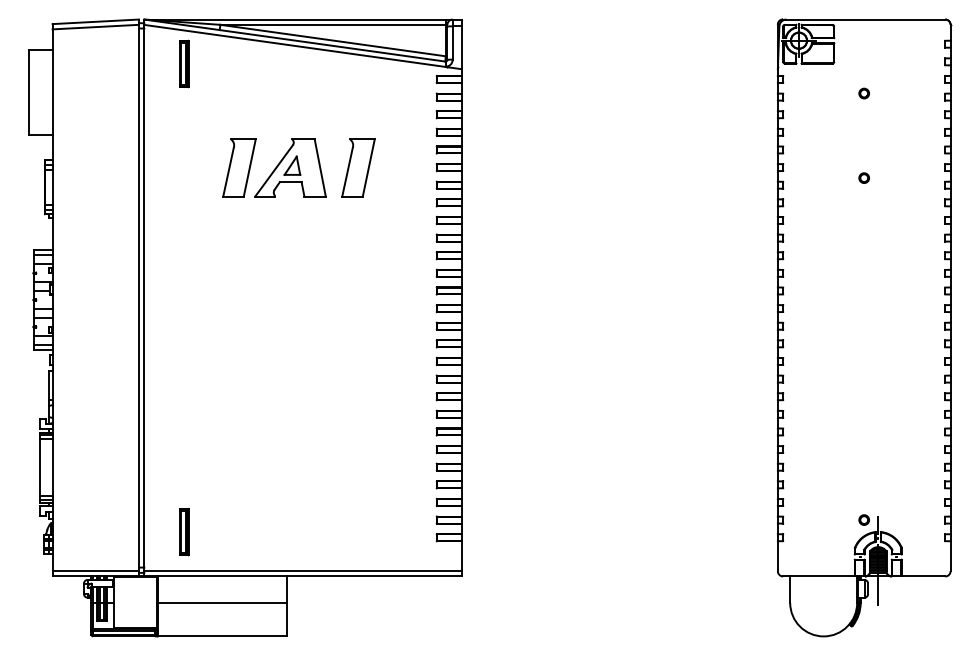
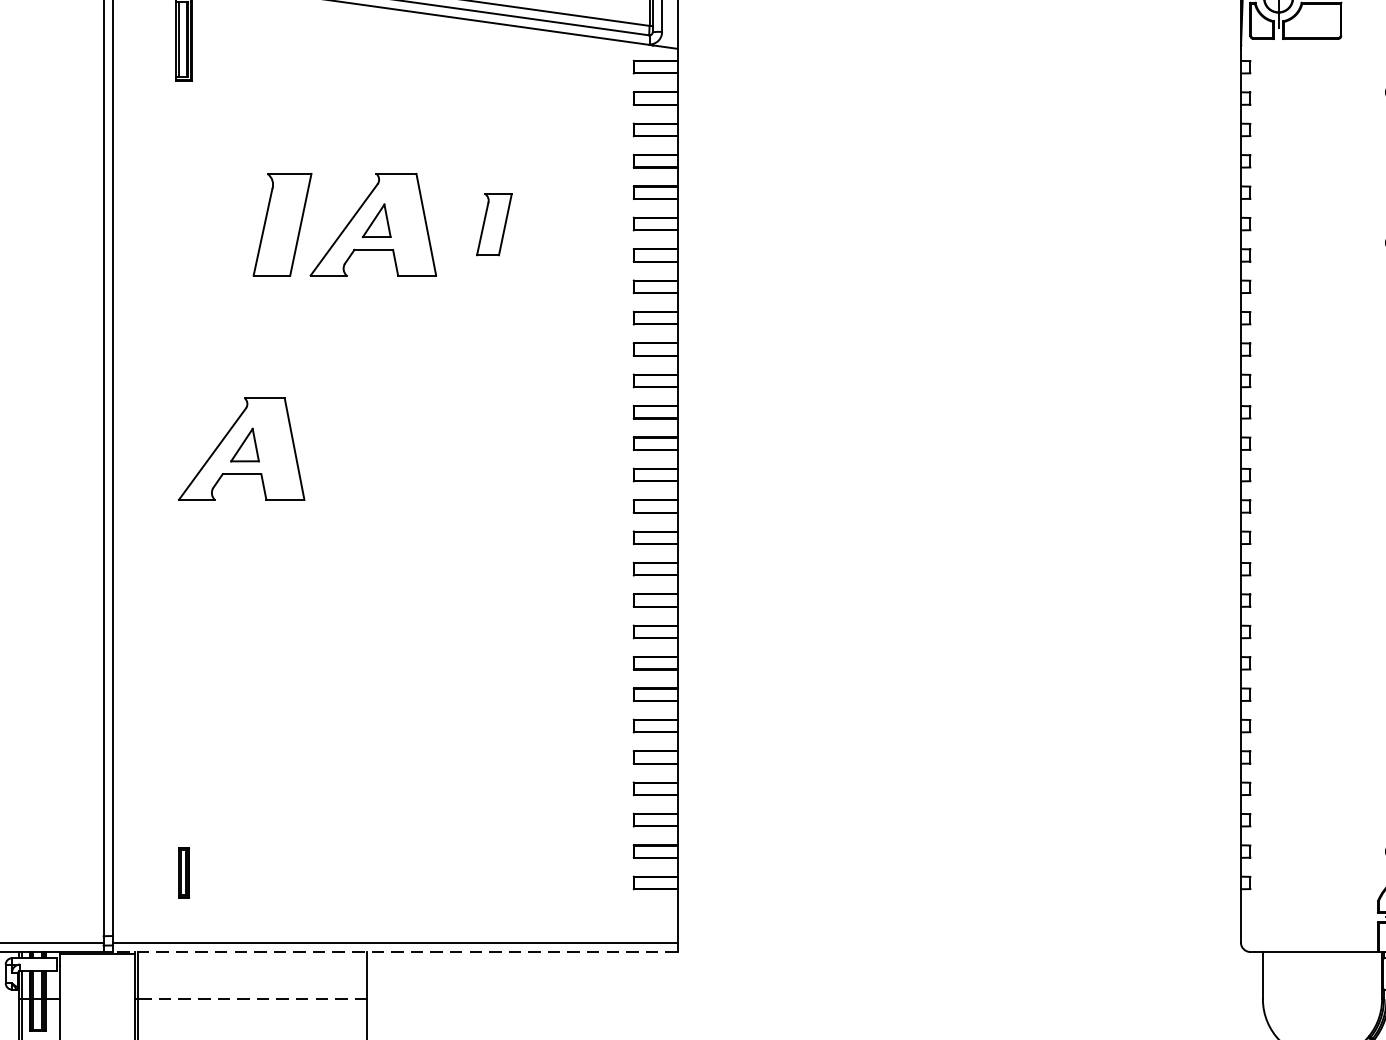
part: (358, 167) -> (494, 223), size x0.6
part: (216, 293) -> (241, 448), added
part: (184, 531) -> (184, 871), size x0.6
line: (302, 576) -> (394, 952), solid -> dashed
line: (222, 602) -> (252, 998), solid -> dashed

